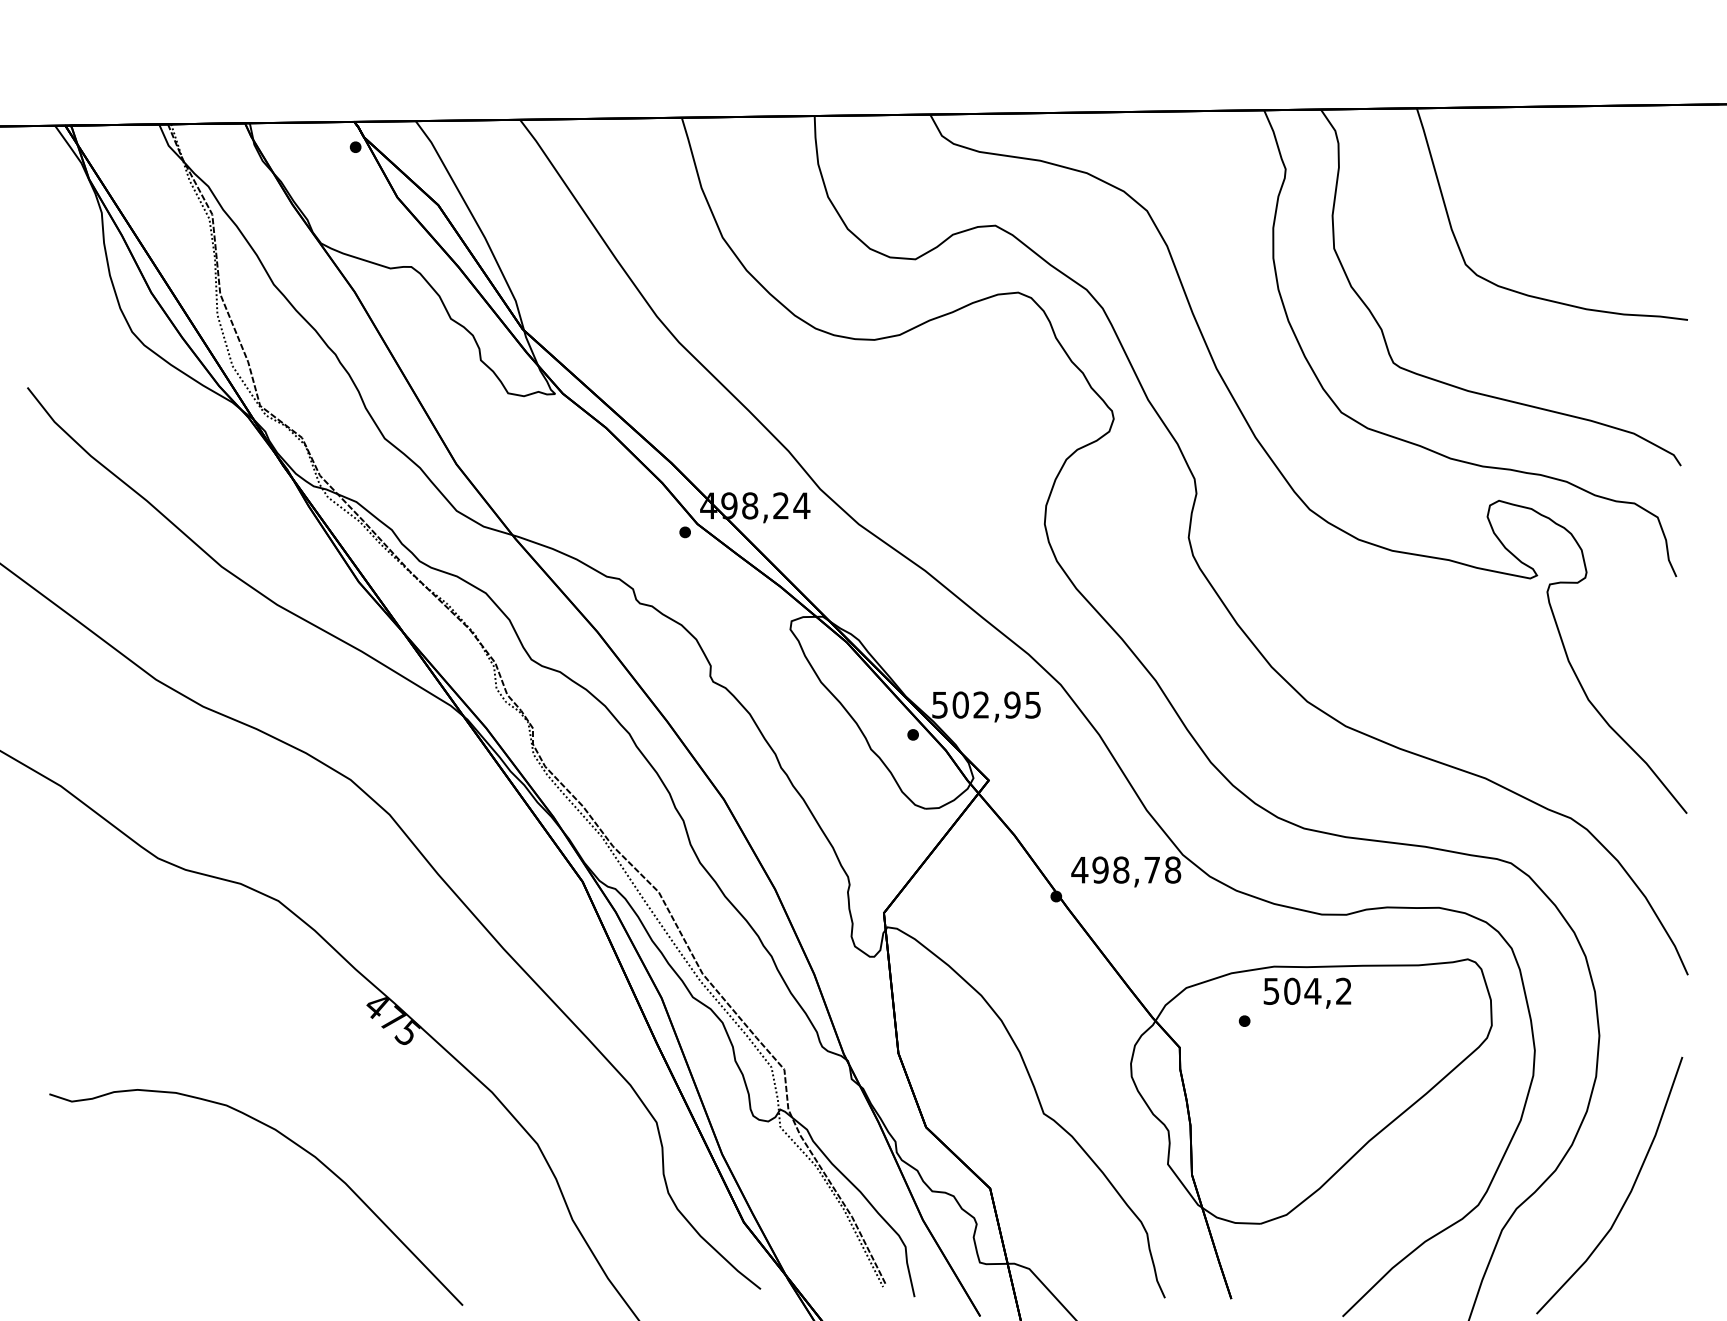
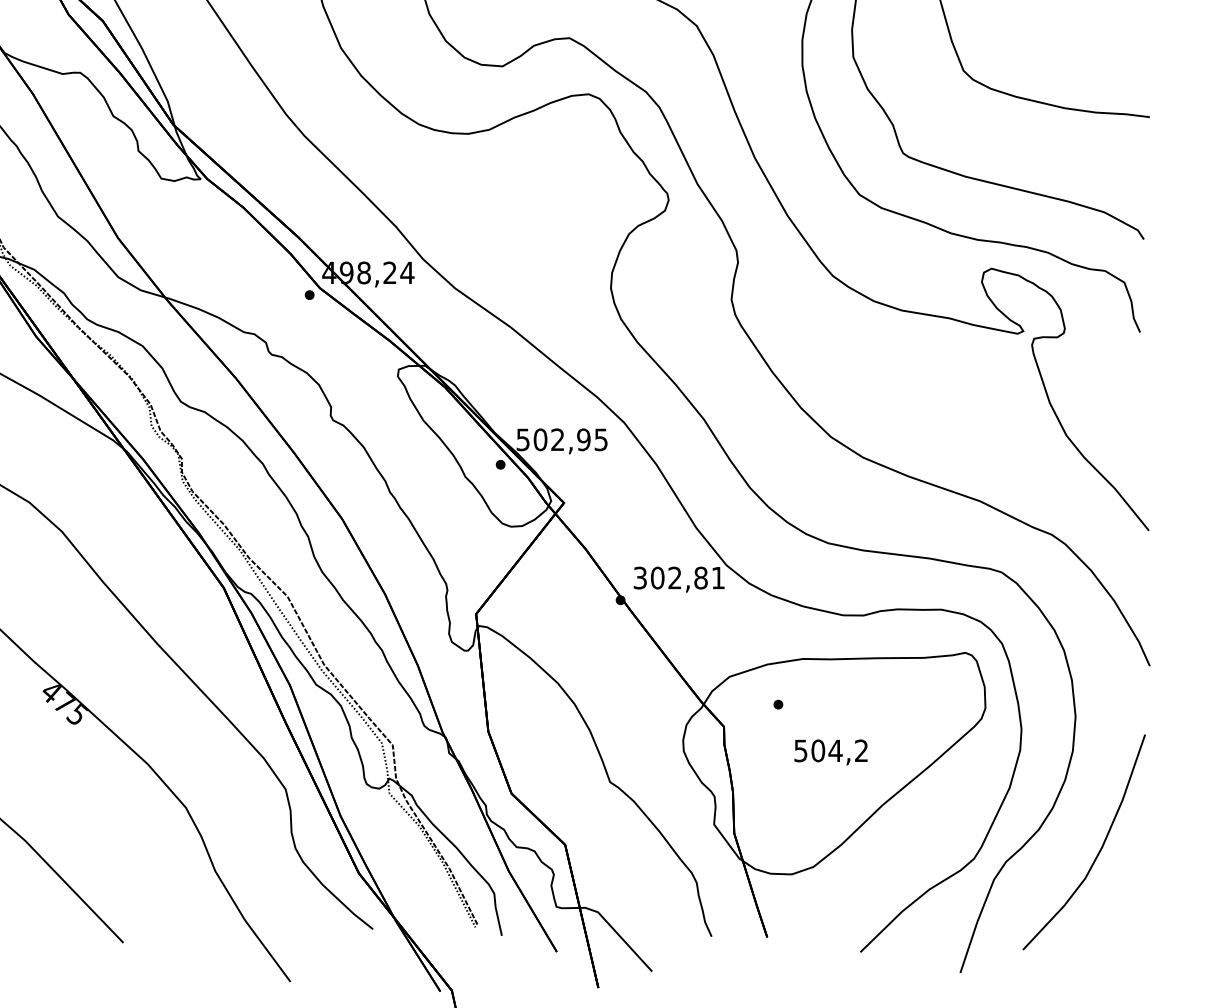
text: (1126, 869) -> (679, 577), 498,78 -> 302,81
text: (1307, 992) -> (831, 751), moved

